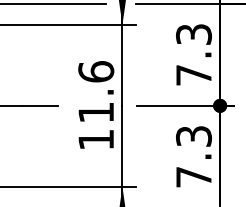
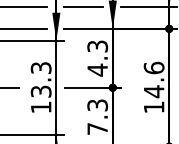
text: (193, 74) -> (97, 69), 7.3 -> 4.3
text: (95, 91) -> (40, 79), 11.6 -> 13.3

